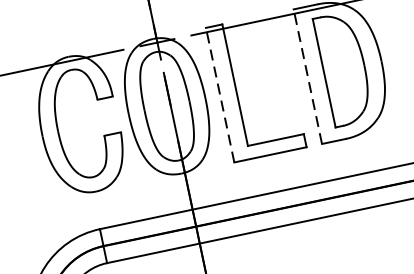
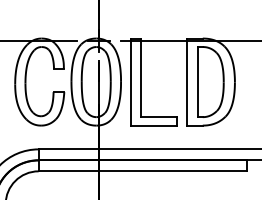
line: (308, 77) -> (187, 82), dashed -> solid
line: (220, 95) -> (130, 82), dashed -> solid

